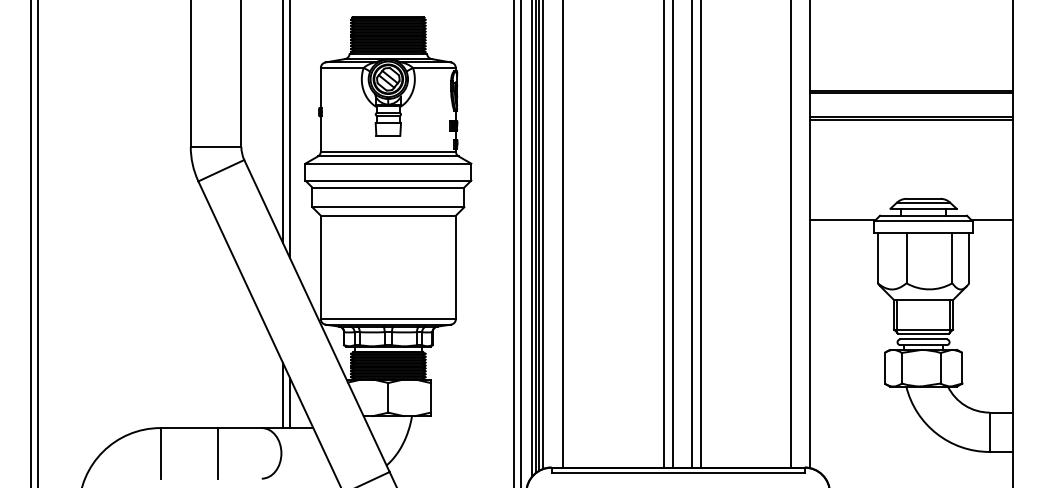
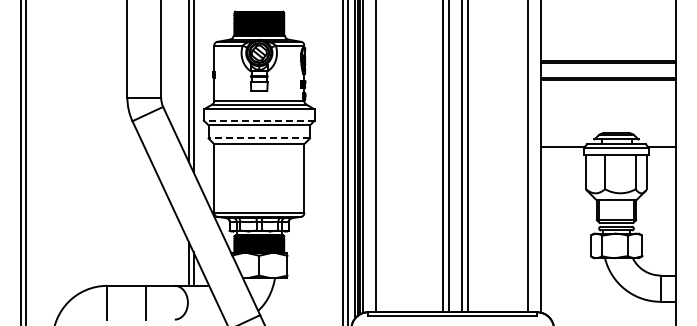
line: (387, 180) -> (258, 120), solid -> dashed
line: (388, 207) -> (259, 138), solid -> dashed

